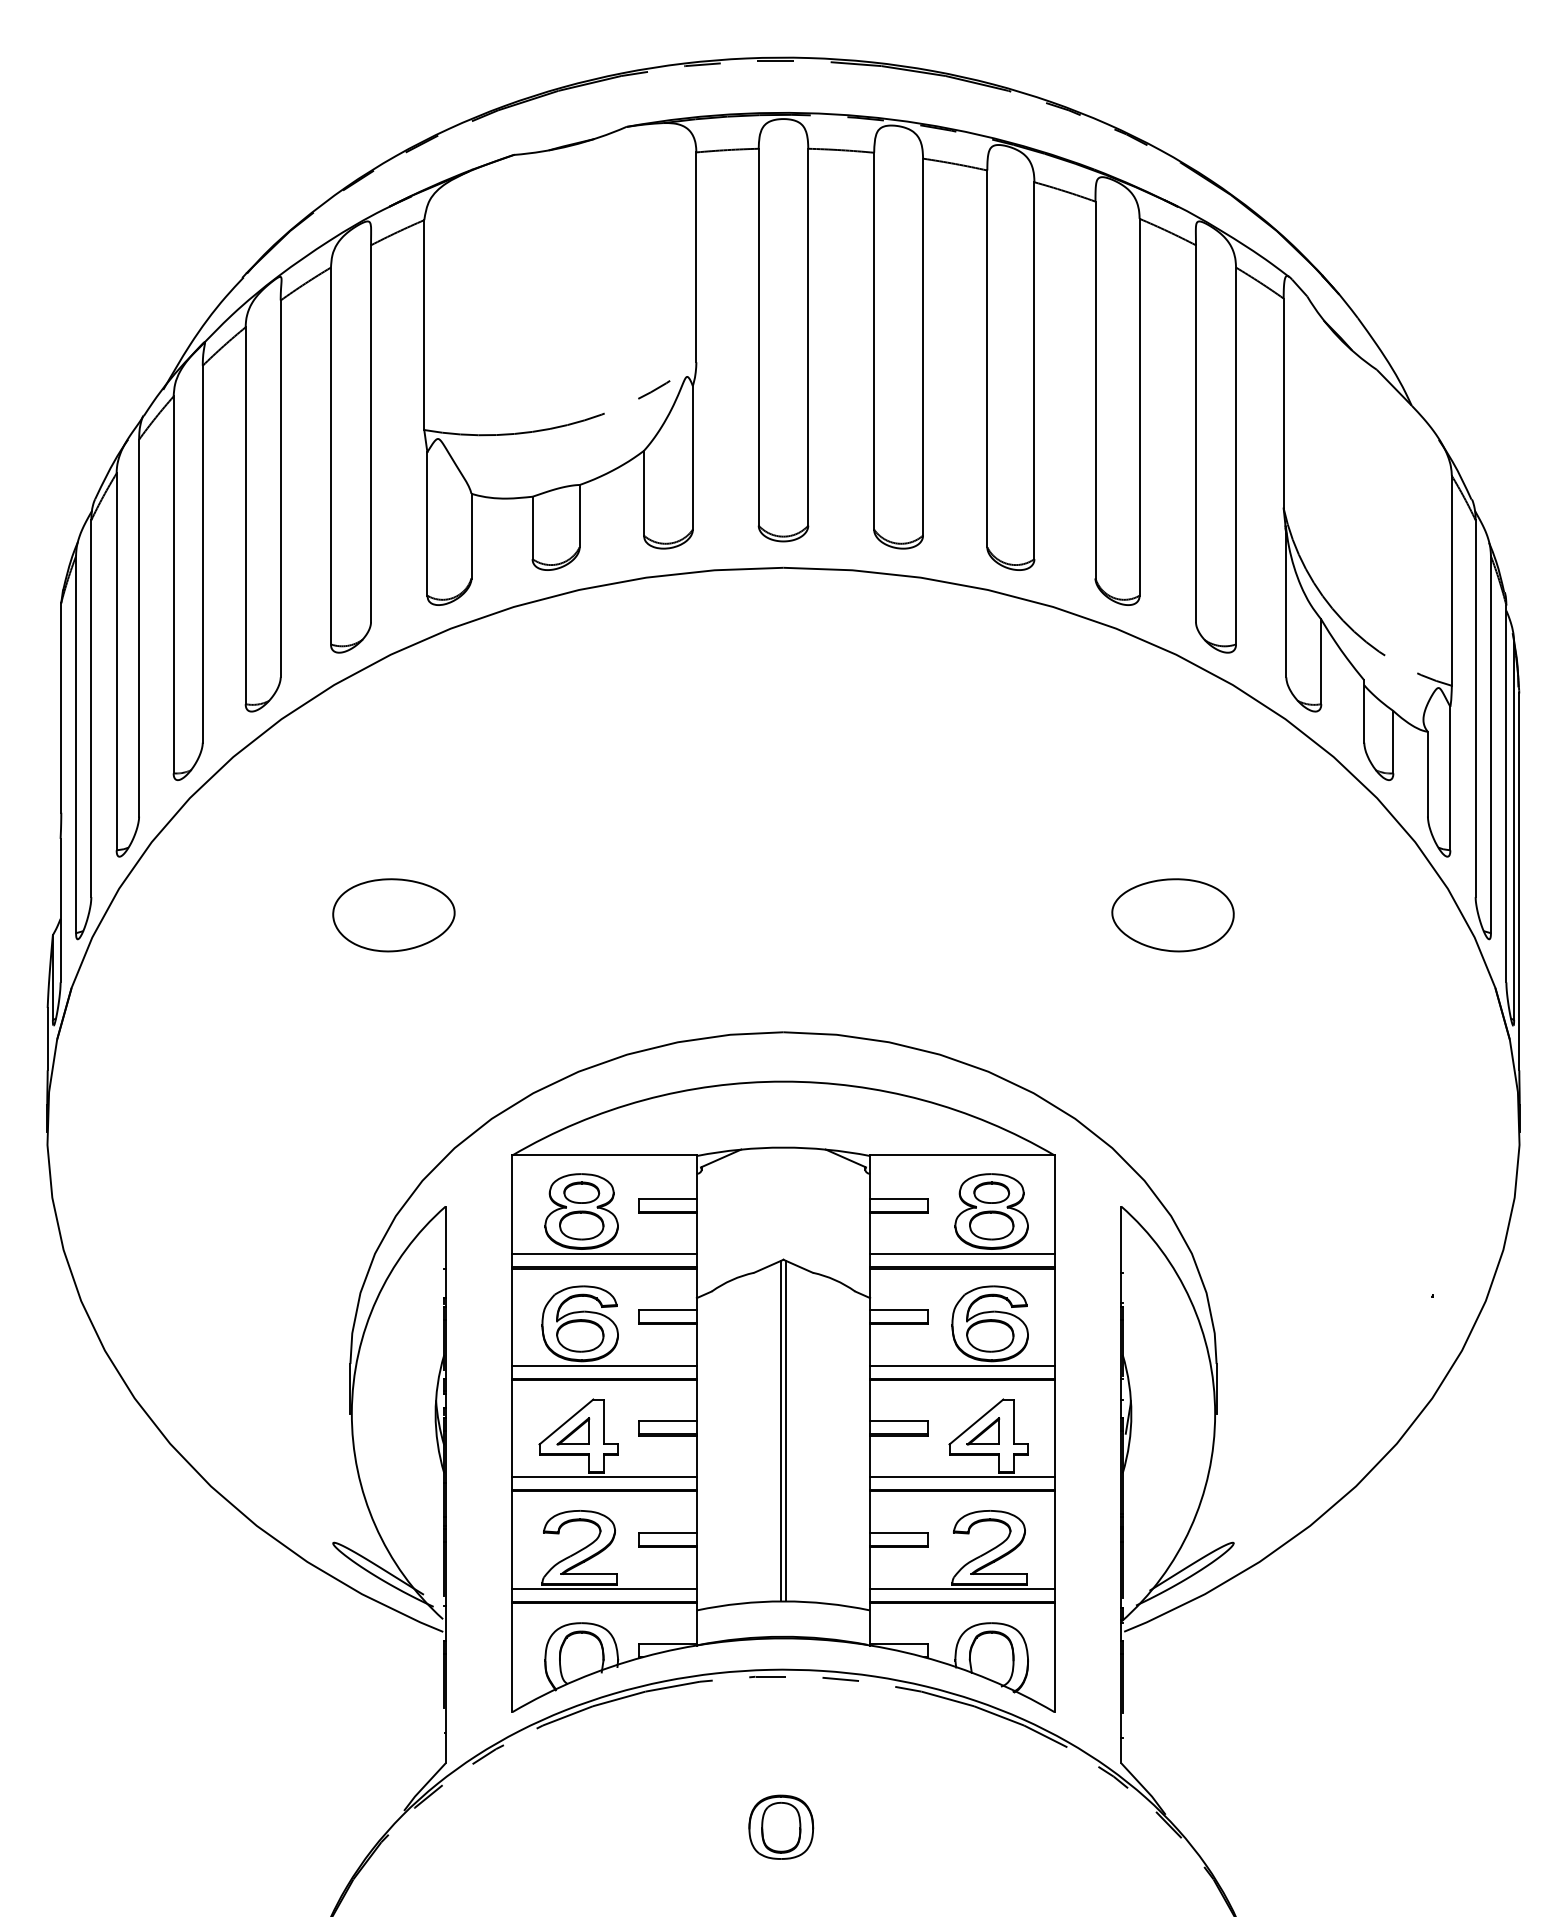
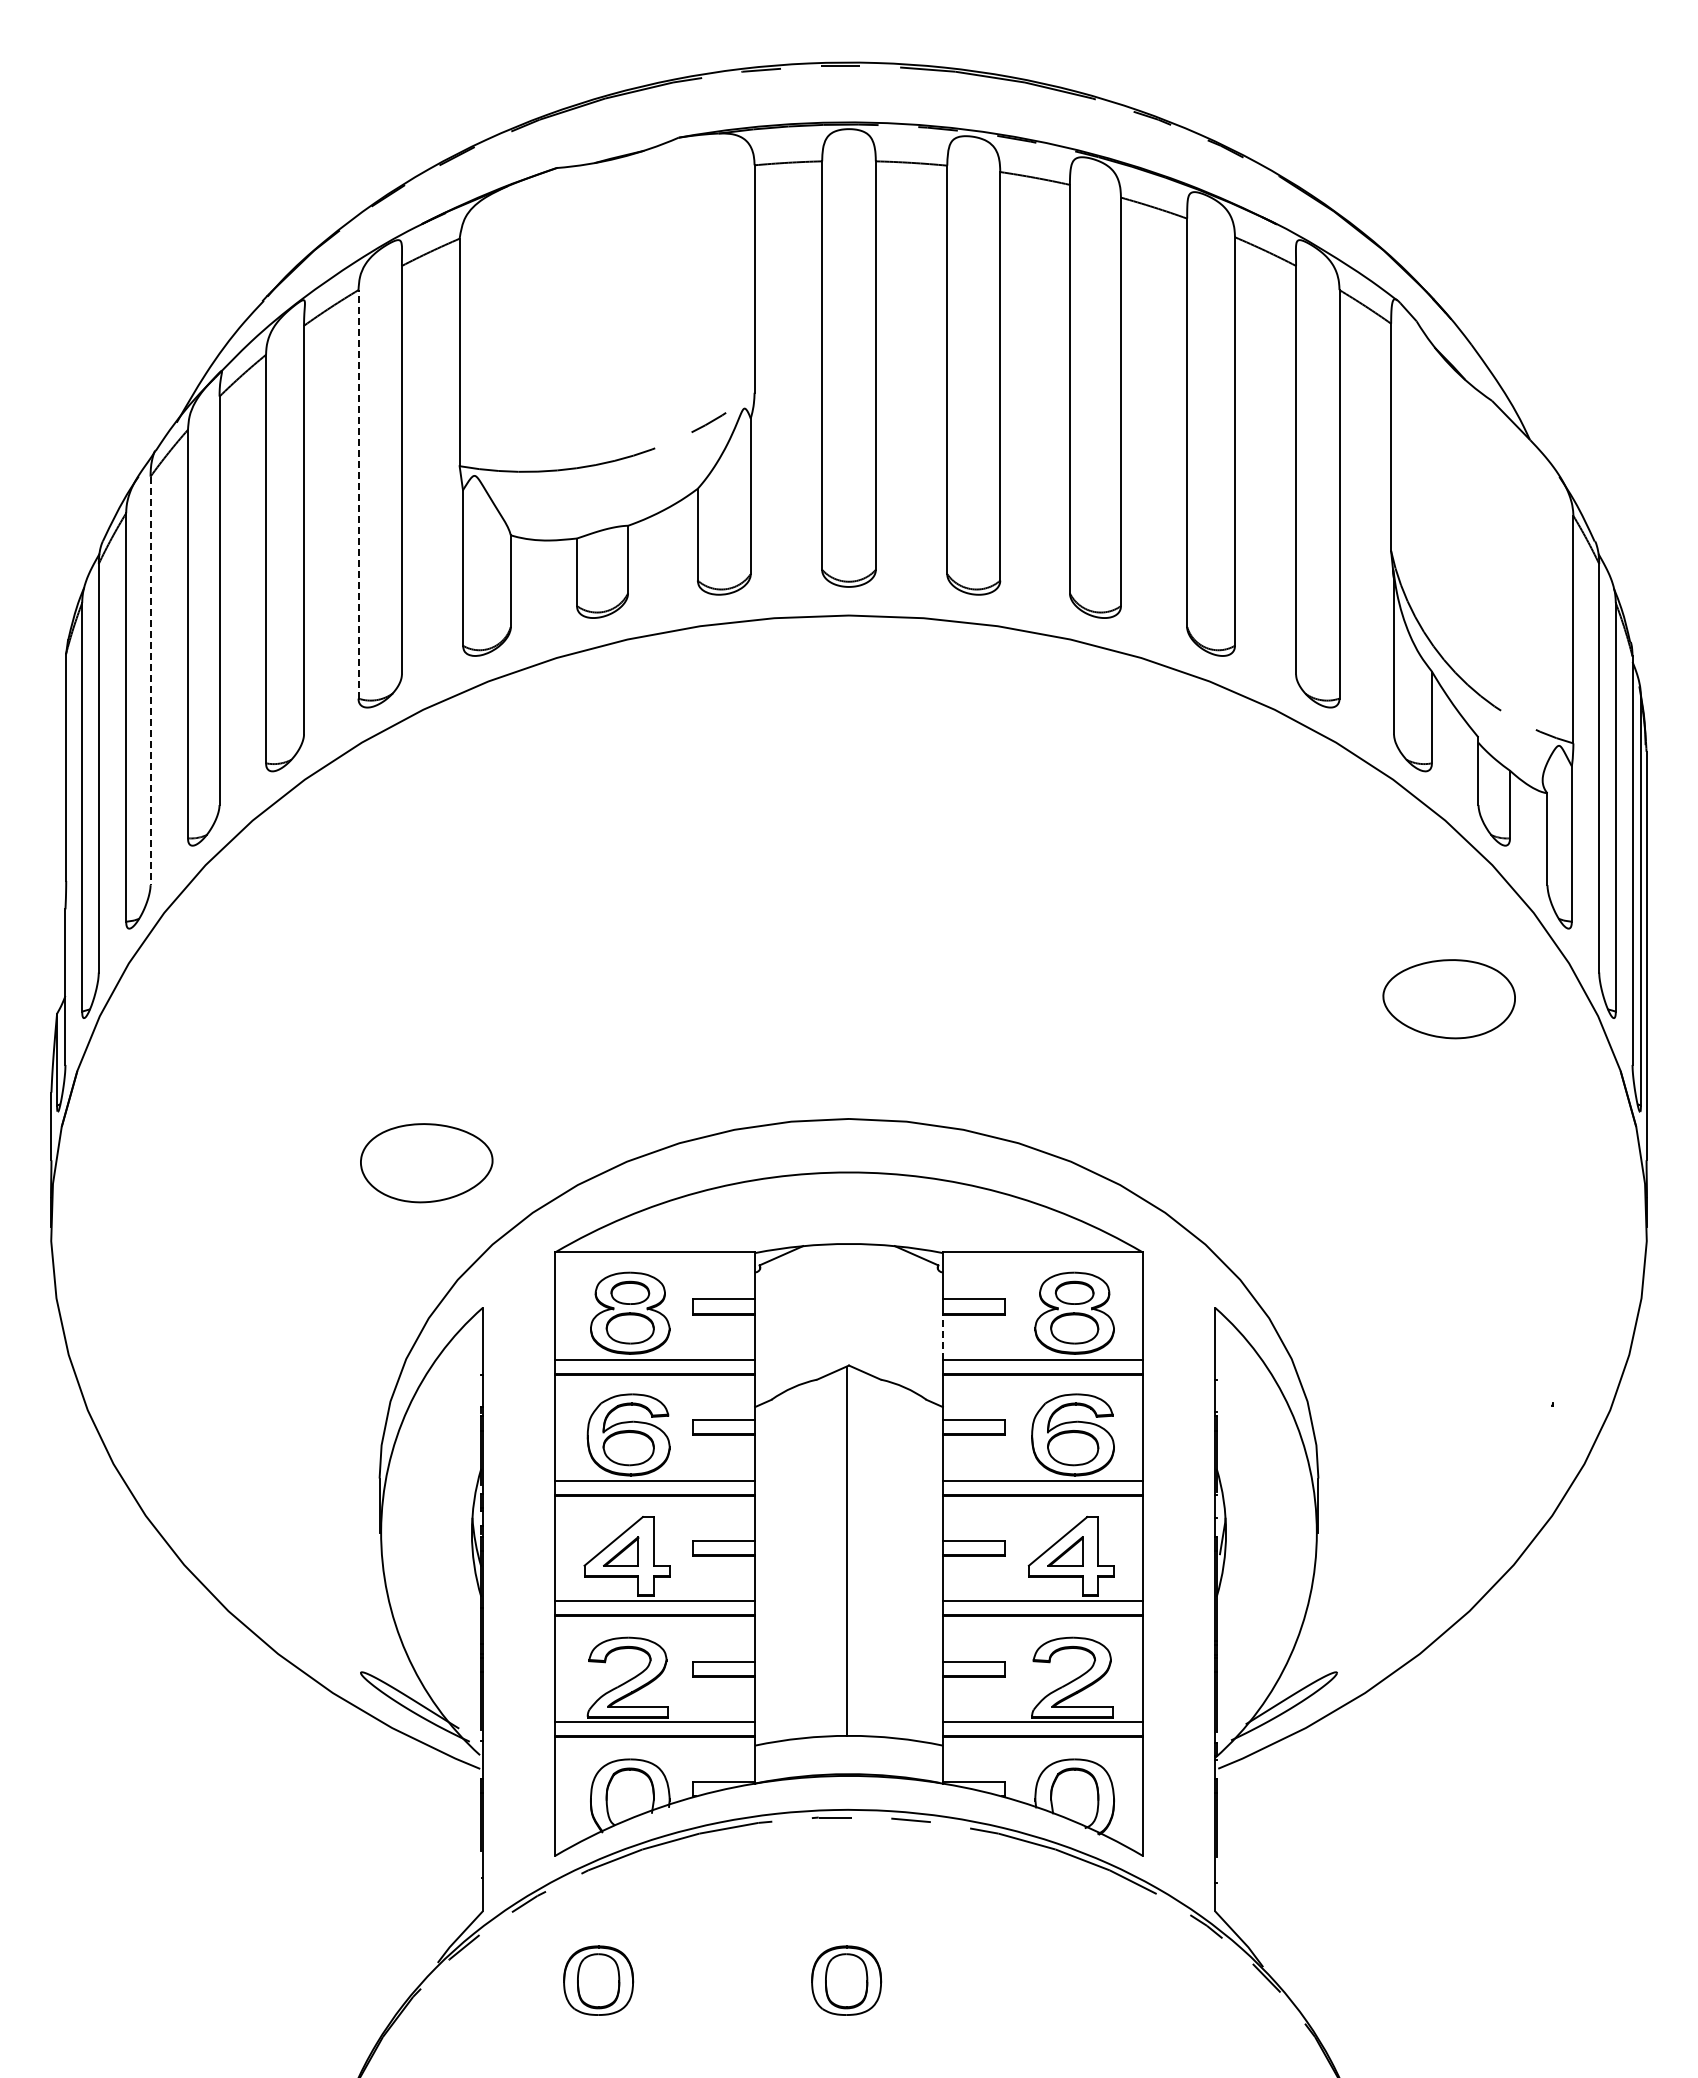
line: (330, 455) -> (358, 493), solid -> dashed
line: (139, 628) -> (150, 681), solid -> dashed
part: (393, 915) -> (426, 1163), moved
part: (1172, 915) -> (1448, 999), moved
line: (869, 1233) -> (942, 1337), solid -> dashed
line: (785, 1430) -> (851, 1550), removed
part: (552, 1827) -> (598, 1980), added

